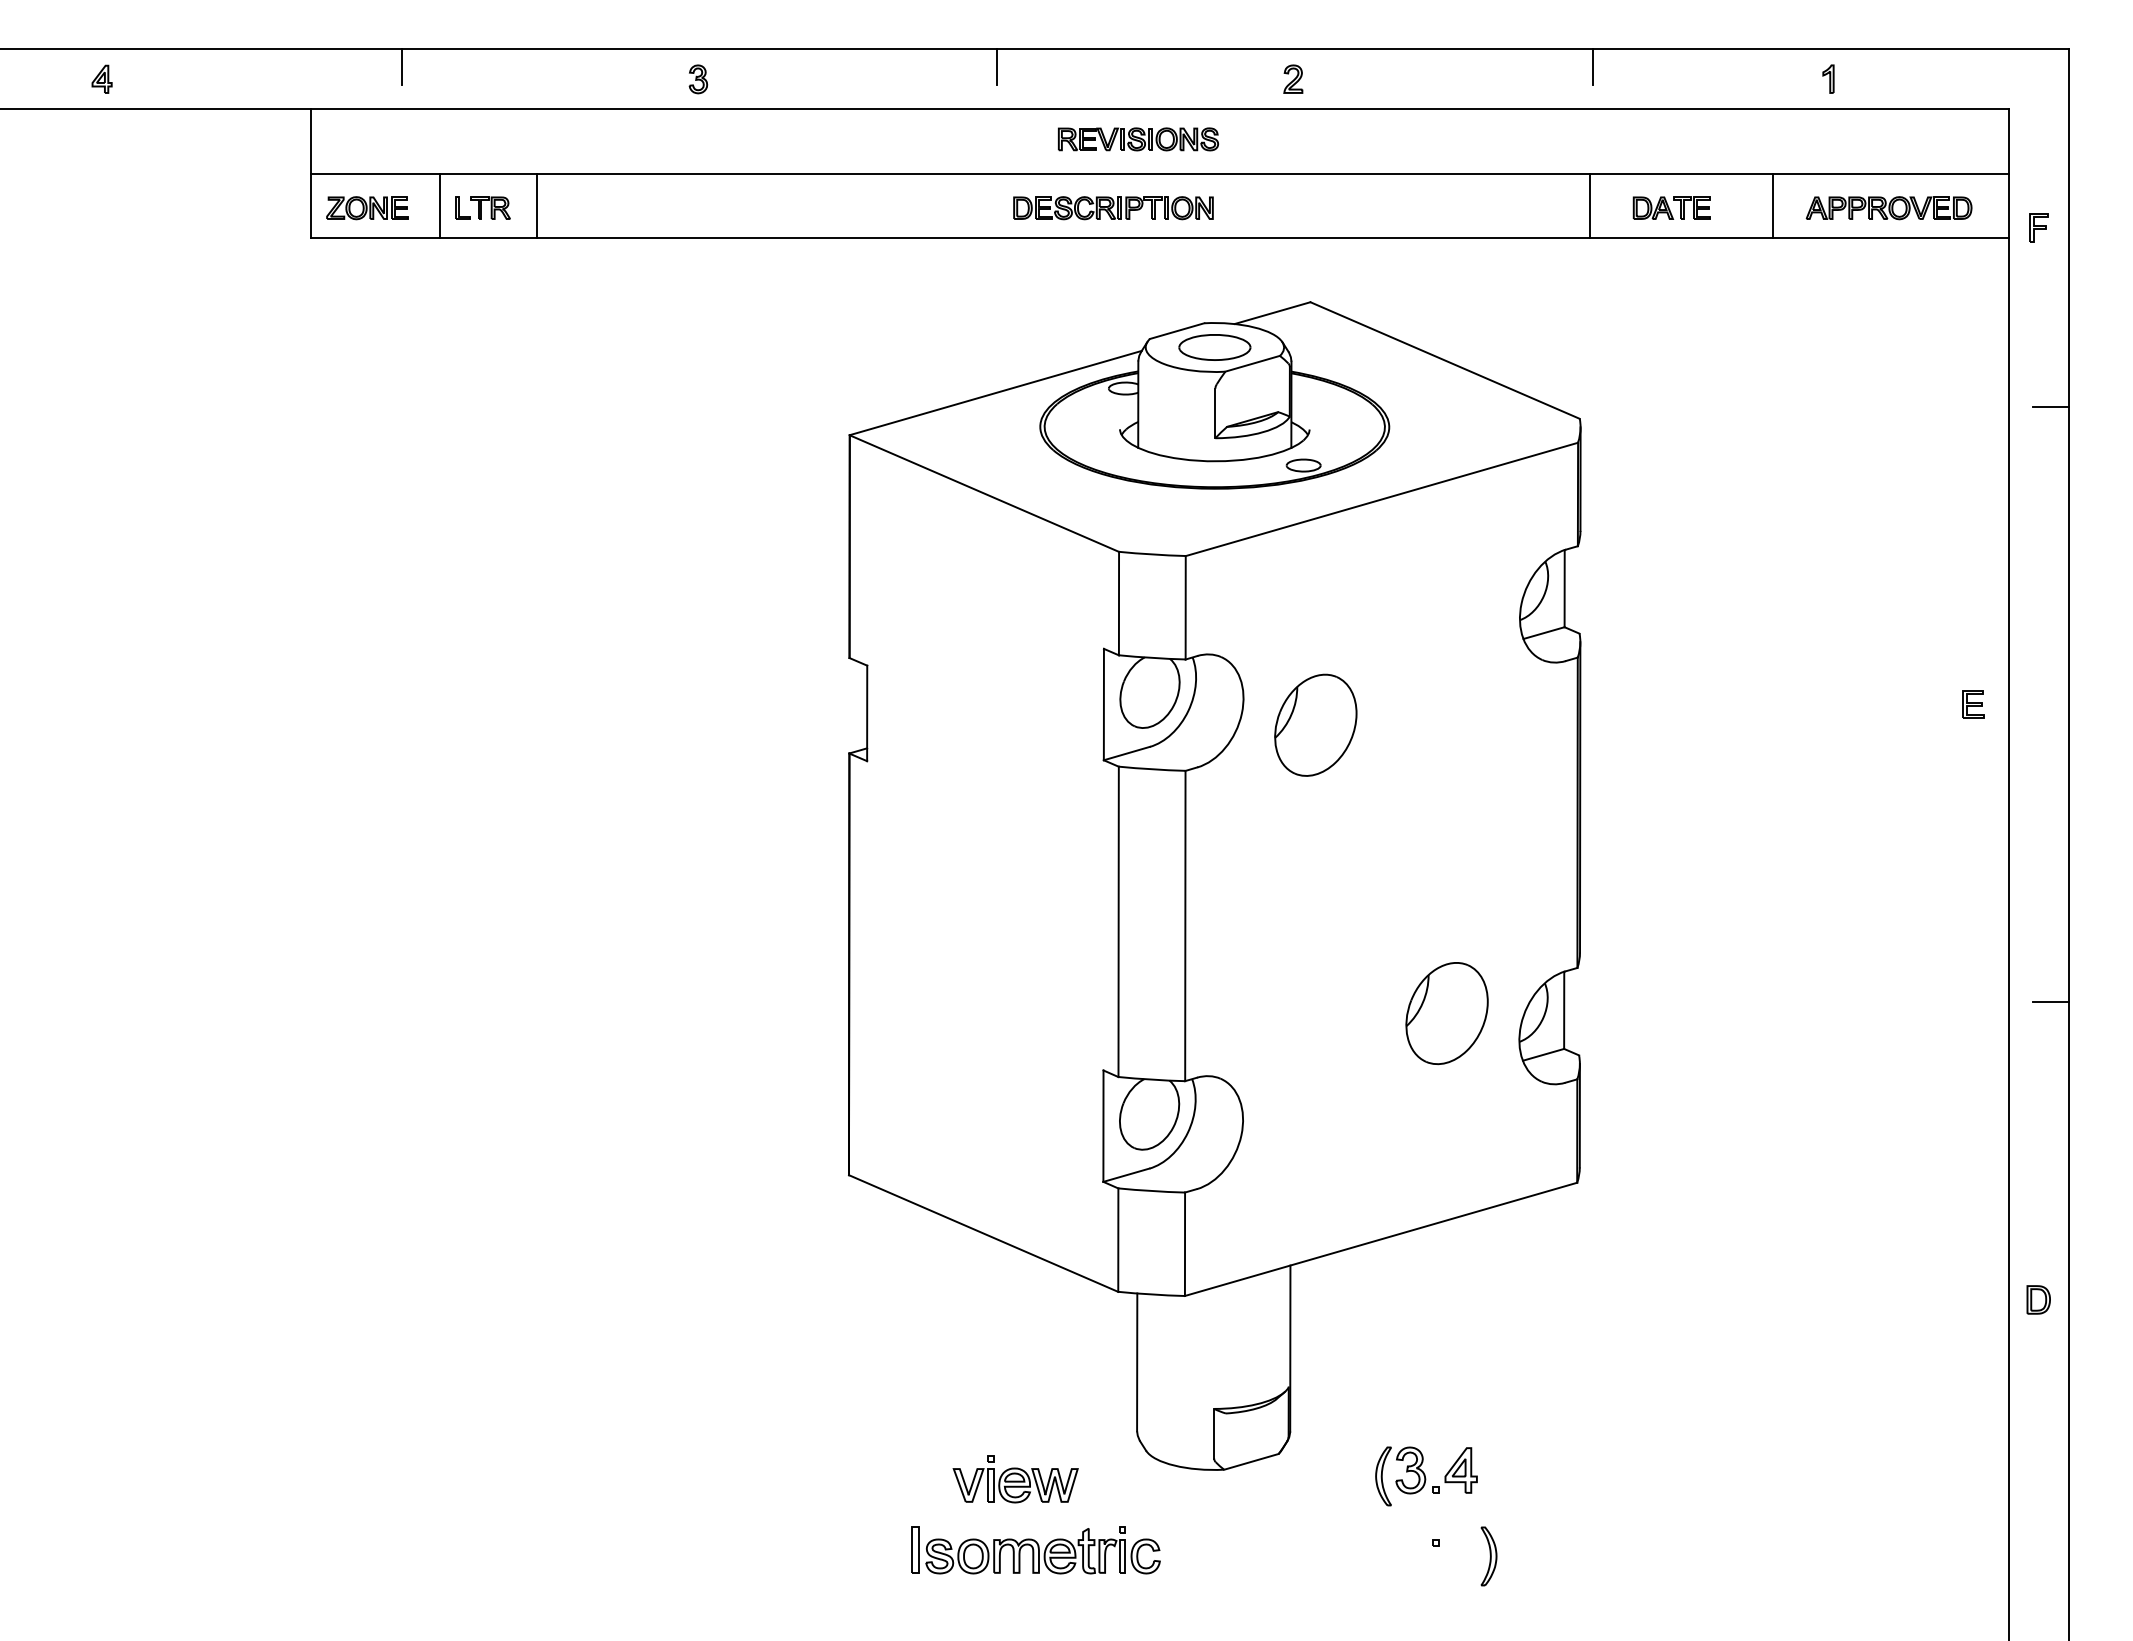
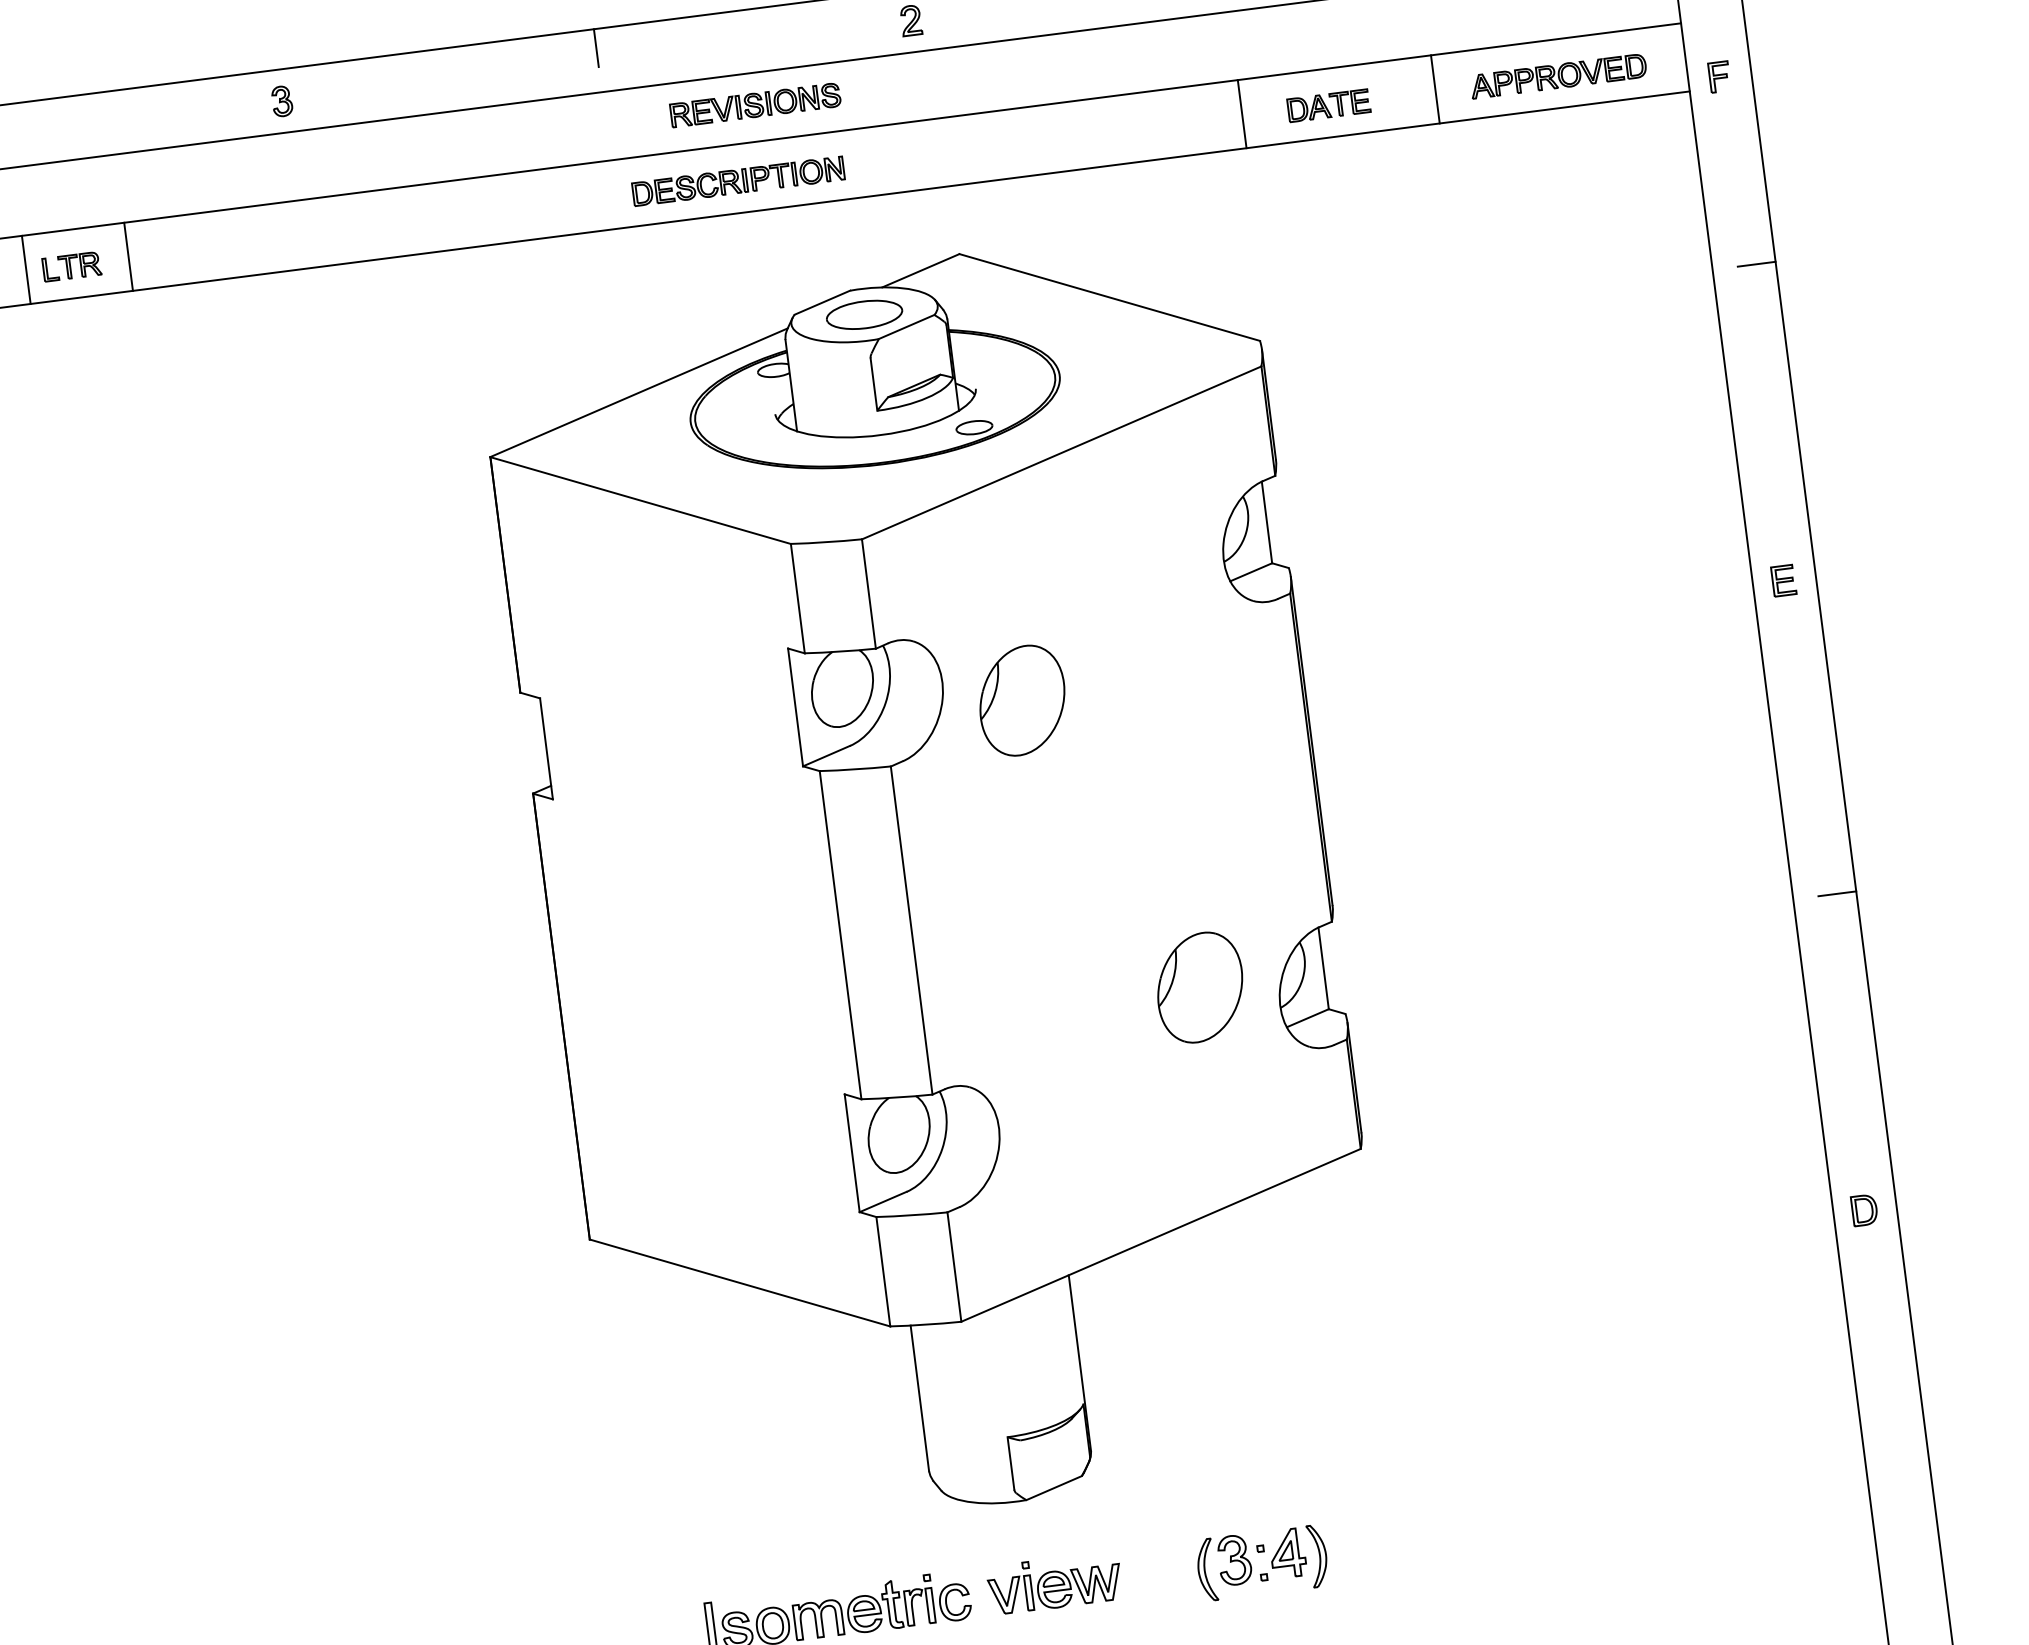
part: (1973, 704) -> (1783, 580), moved
part: (1426, 1476) -> (1252, 1564), moved
part: (1015, 1479) -> (1054, 1583), moved

